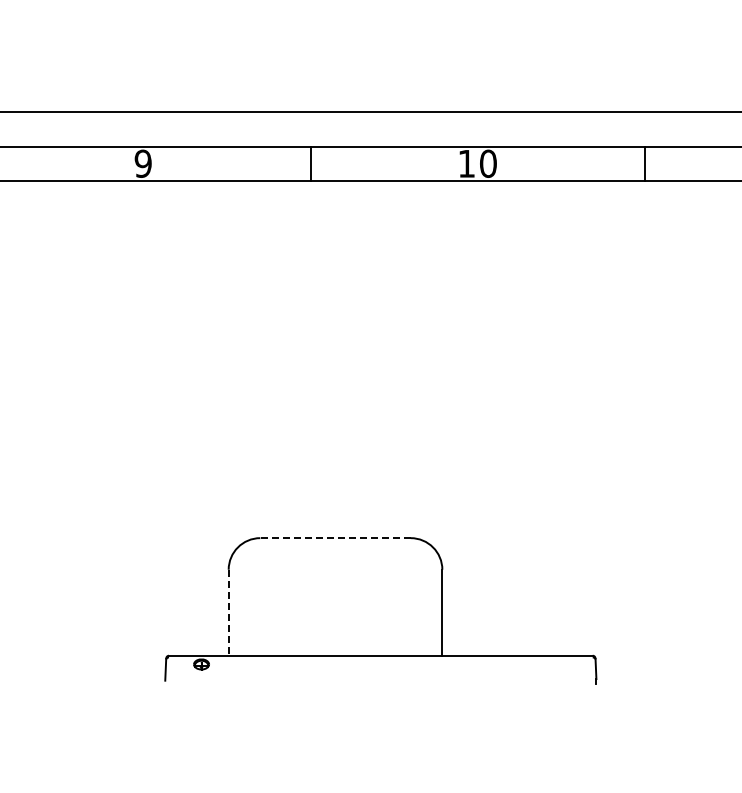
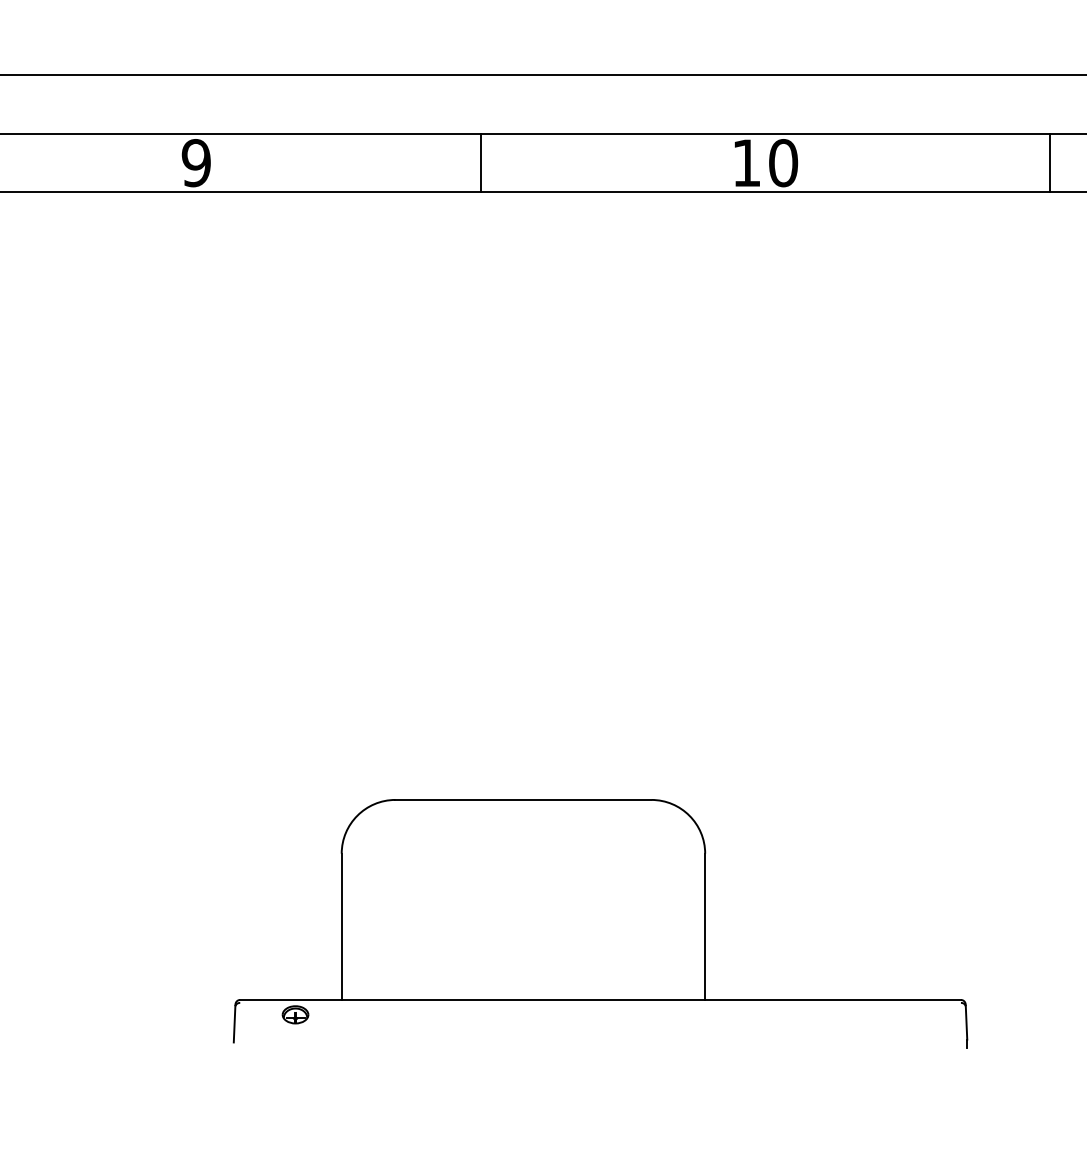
line: (335, 538) -> (523, 800), dashed -> solid
line: (228, 612) -> (341, 926), dashed -> solid

